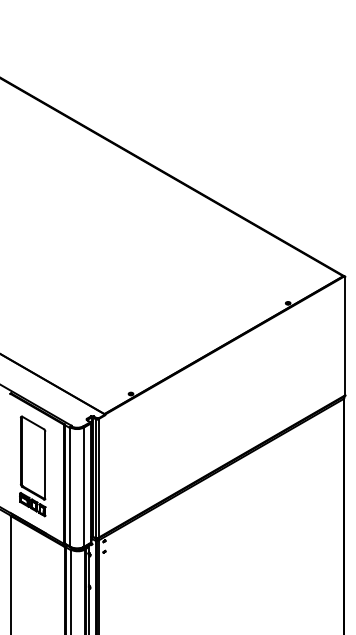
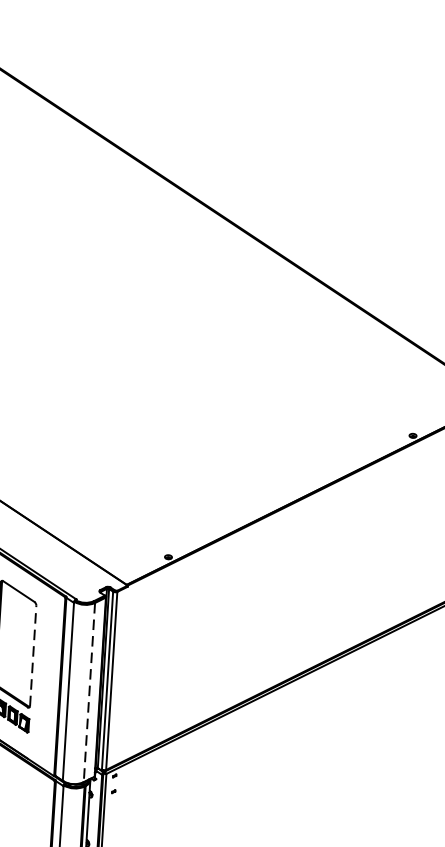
line: (45, 464) -> (33, 655), solid -> dashed
line: (84, 487) -> (89, 693), solid -> dashed

